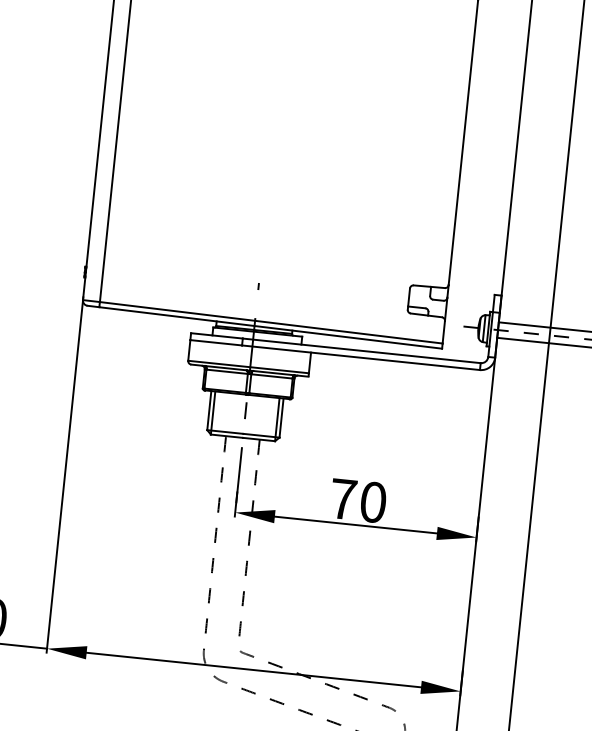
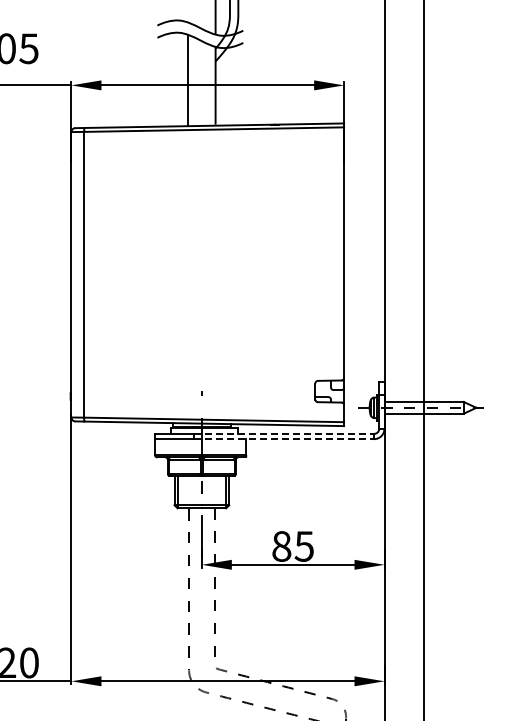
line: (362, 350) -> (284, 433), solid -> dashed
line: (361, 358) -> (284, 439), solid -> dashed
text: (357, 500) -> (292, 546), 70 -> 85

